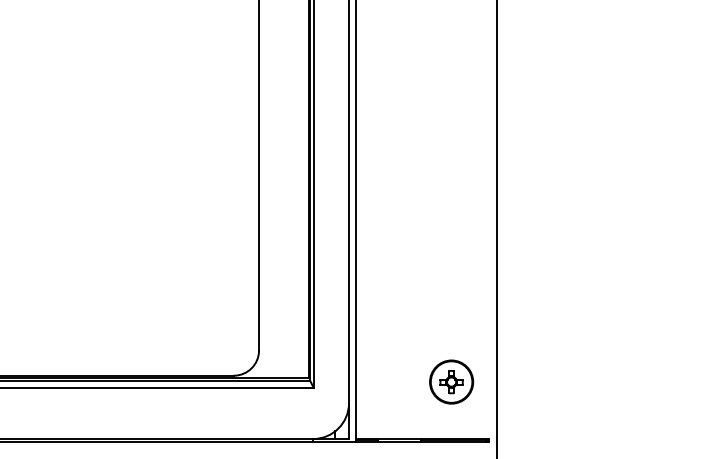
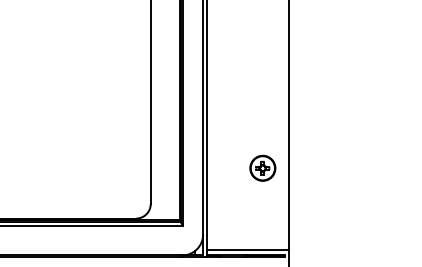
part: (450, 380) -> (262, 167), moved
line: (426, 430) -> (248, 250), added

